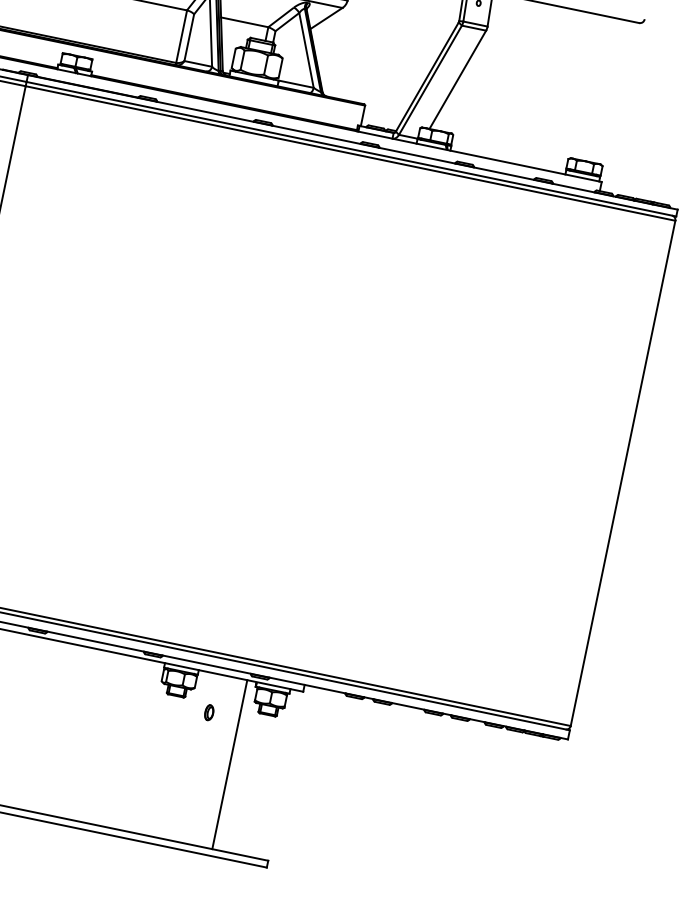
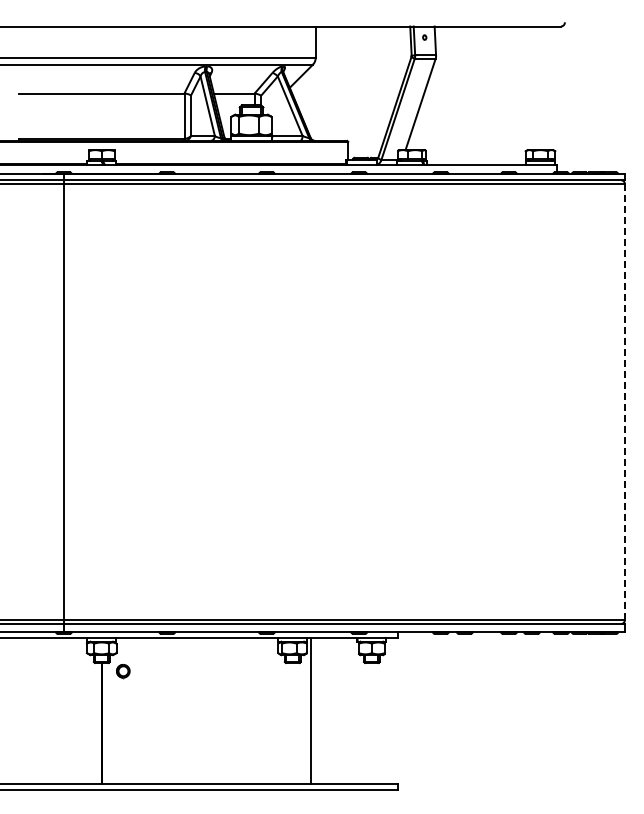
line: (622, 472) -> (624, 401), solid -> dashed
part: (209, 713) -> (323, 671), removed
line: (230, 764) -> (311, 710), moved

